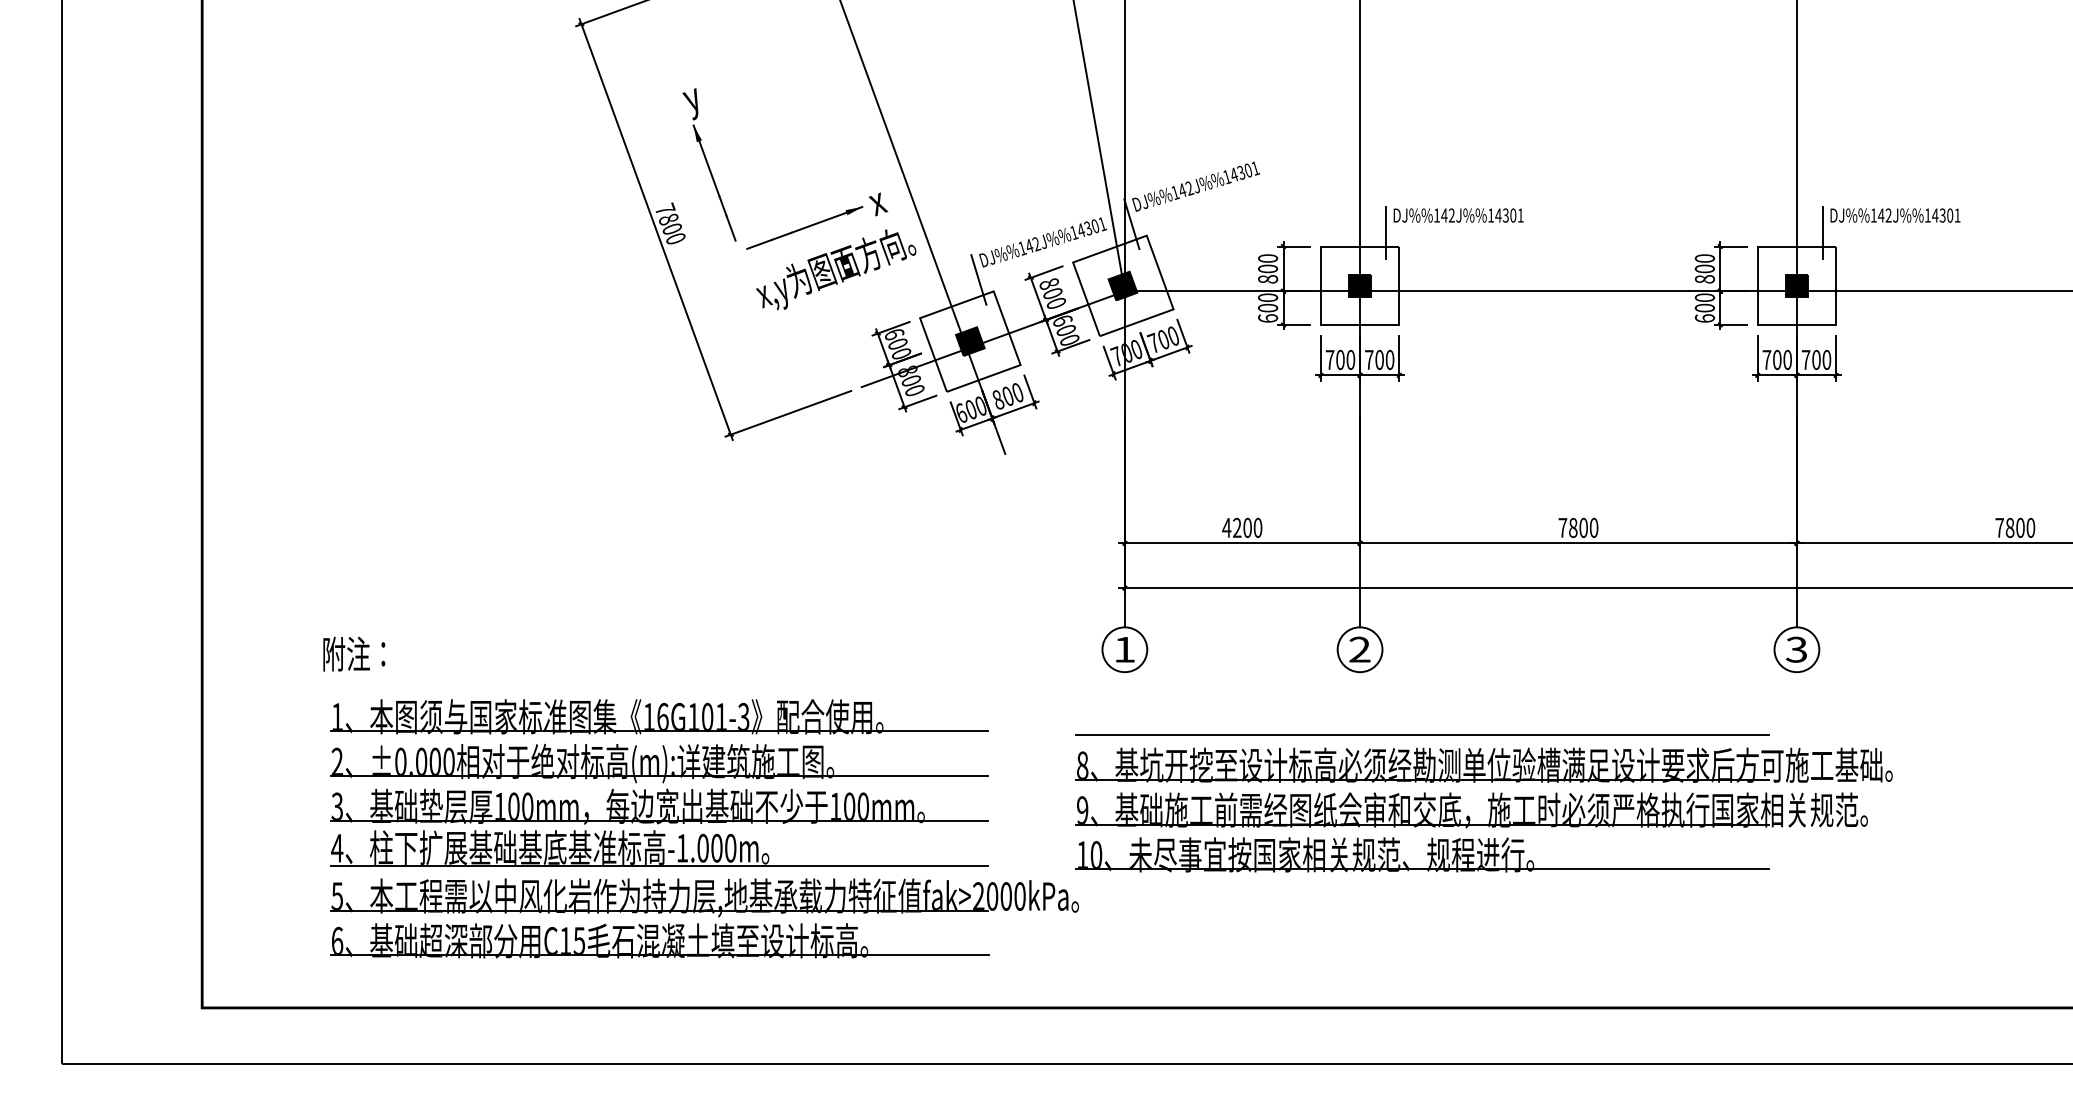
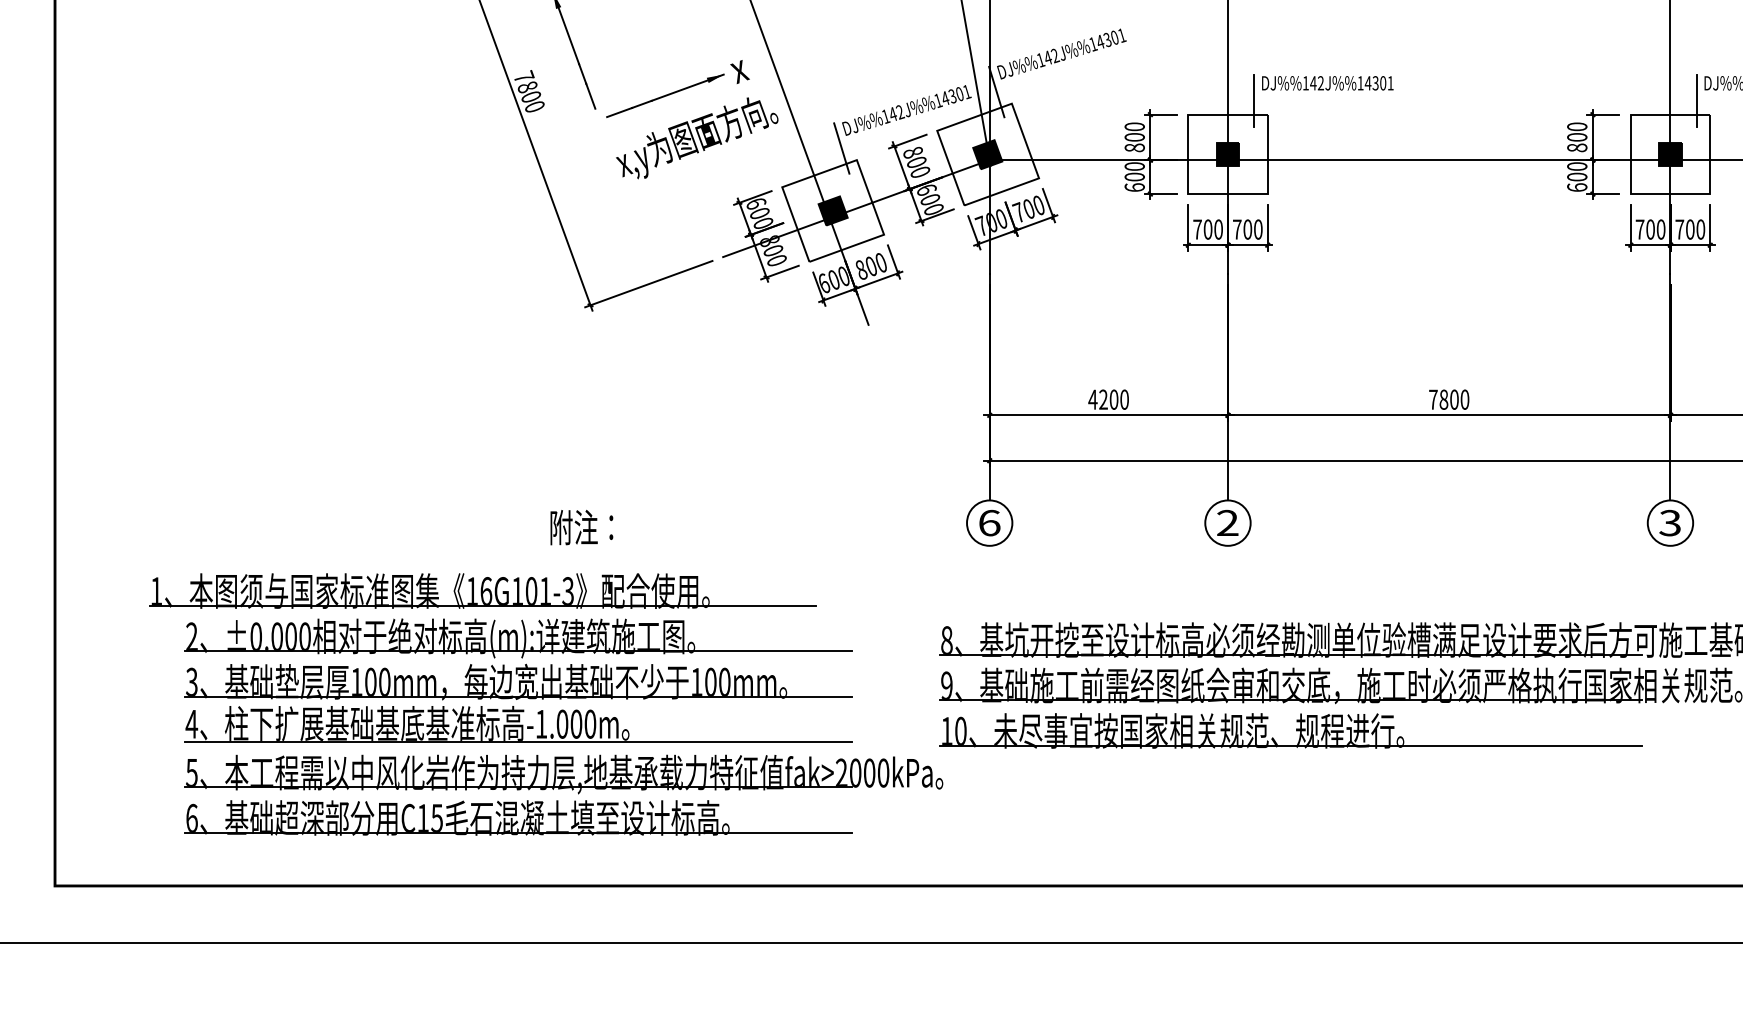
text: (1124, 649) -> (989, 522), 1 -> 6
text: (354, 653) -> (582, 526), moved
part: (659, 716) -> (482, 590), moved
line: (1421, 735) -> (1290, 609), removed

